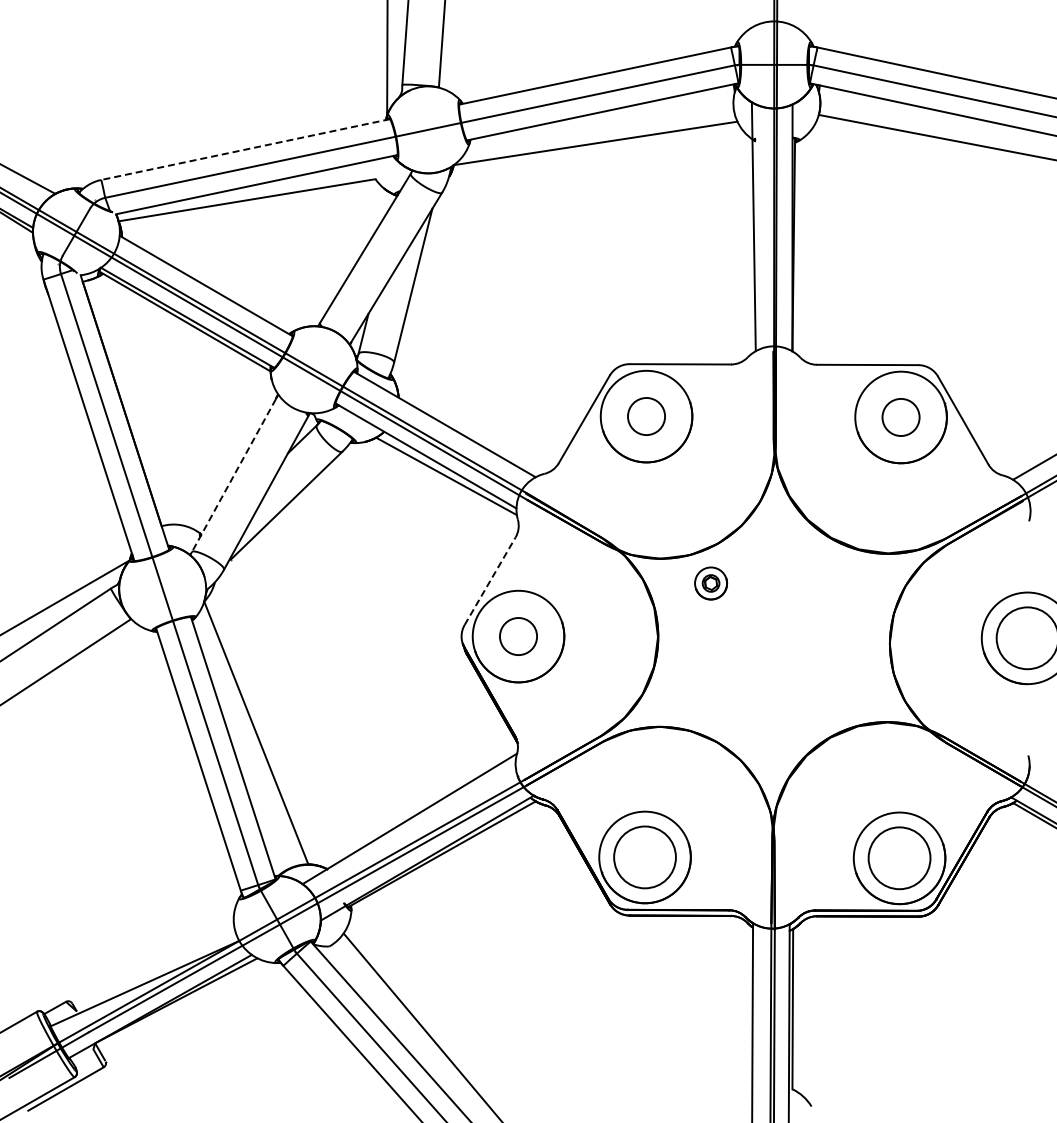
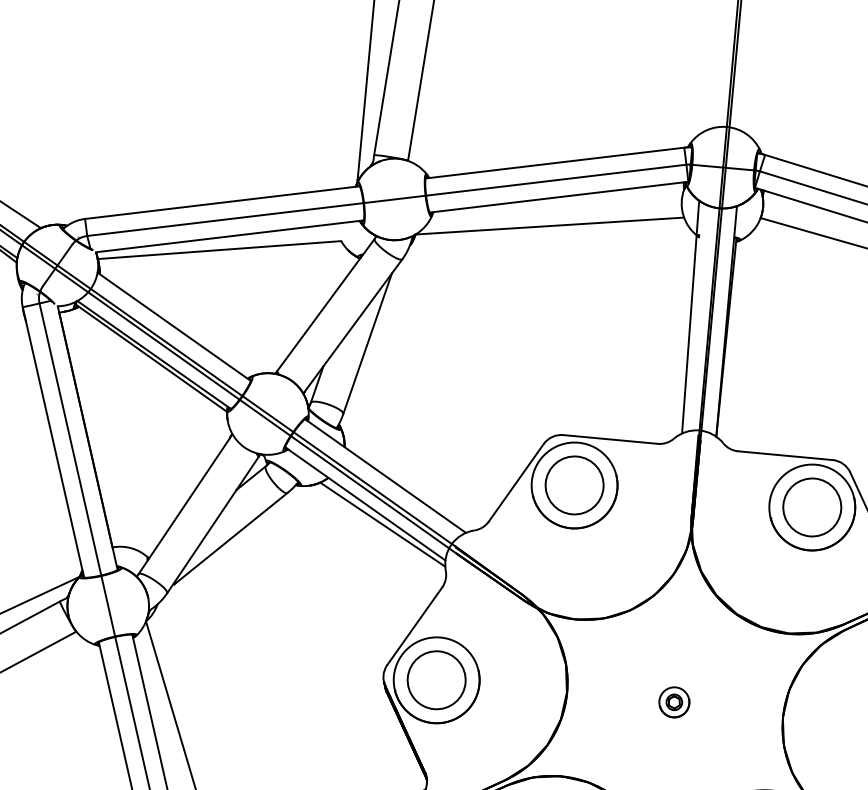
line: (245, 149) -> (222, 202), dashed -> solid
circle: (646, 416) -> (574, 485), size x1.67
circle: (900, 417) -> (811, 507), size x1.67
line: (233, 476) -> (183, 506), dashed -> solid
line: (490, 581) -> (415, 626), dashed -> solid
part: (711, 583) -> (674, 702), moved
circle: (518, 636) -> (436, 680), size x1.67

